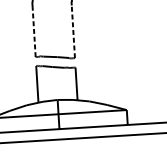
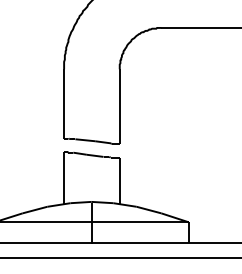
line: (73, 31) -> (119, 106), dashed -> solid
line: (34, 32) -> (64, 104), dashed -> solid

